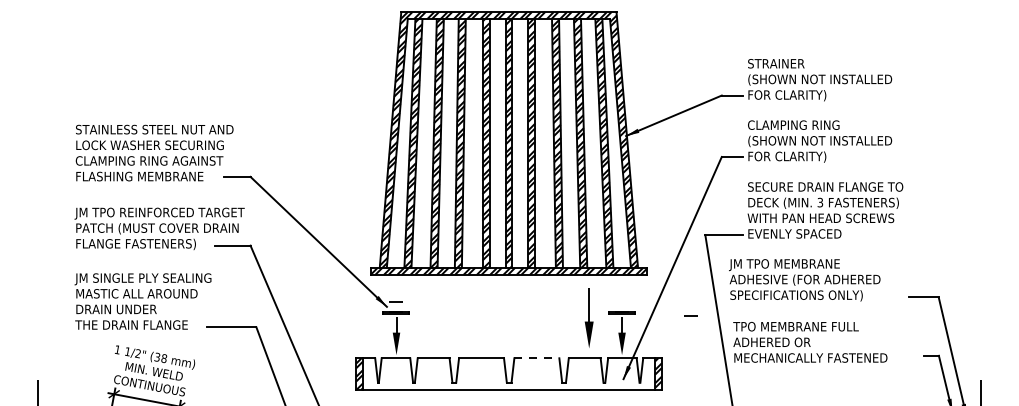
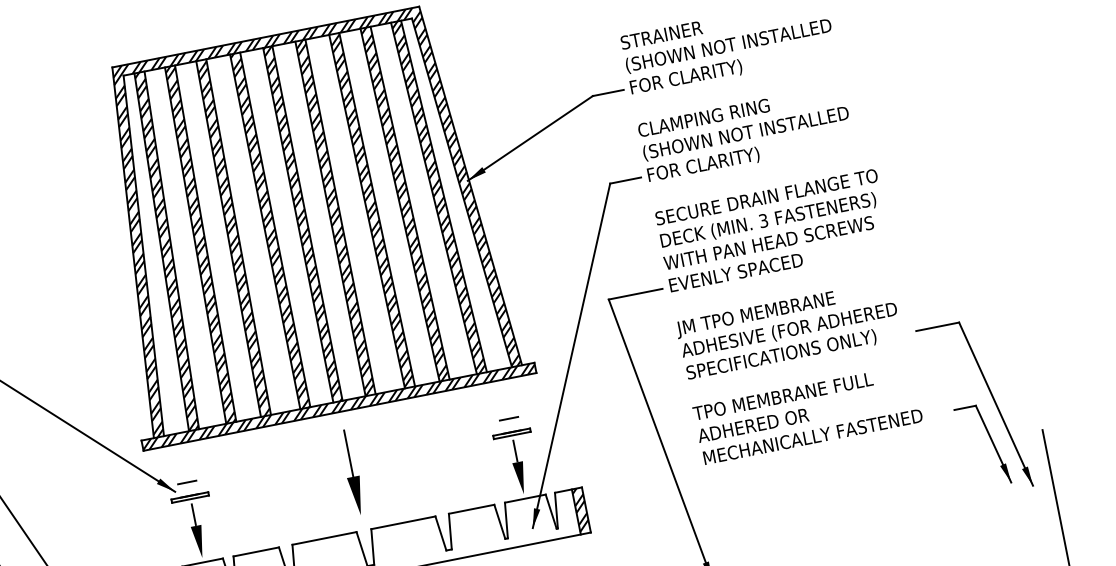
text: (804, 280) -> (788, 331), moved
line: (690, 315) -> (508, 417), moved
part: (588, 317) -> (351, 471), moved
text: (810, 342) -> (808, 414), moved
line: (537, 358) -> (404, 522), dashed -> solid

